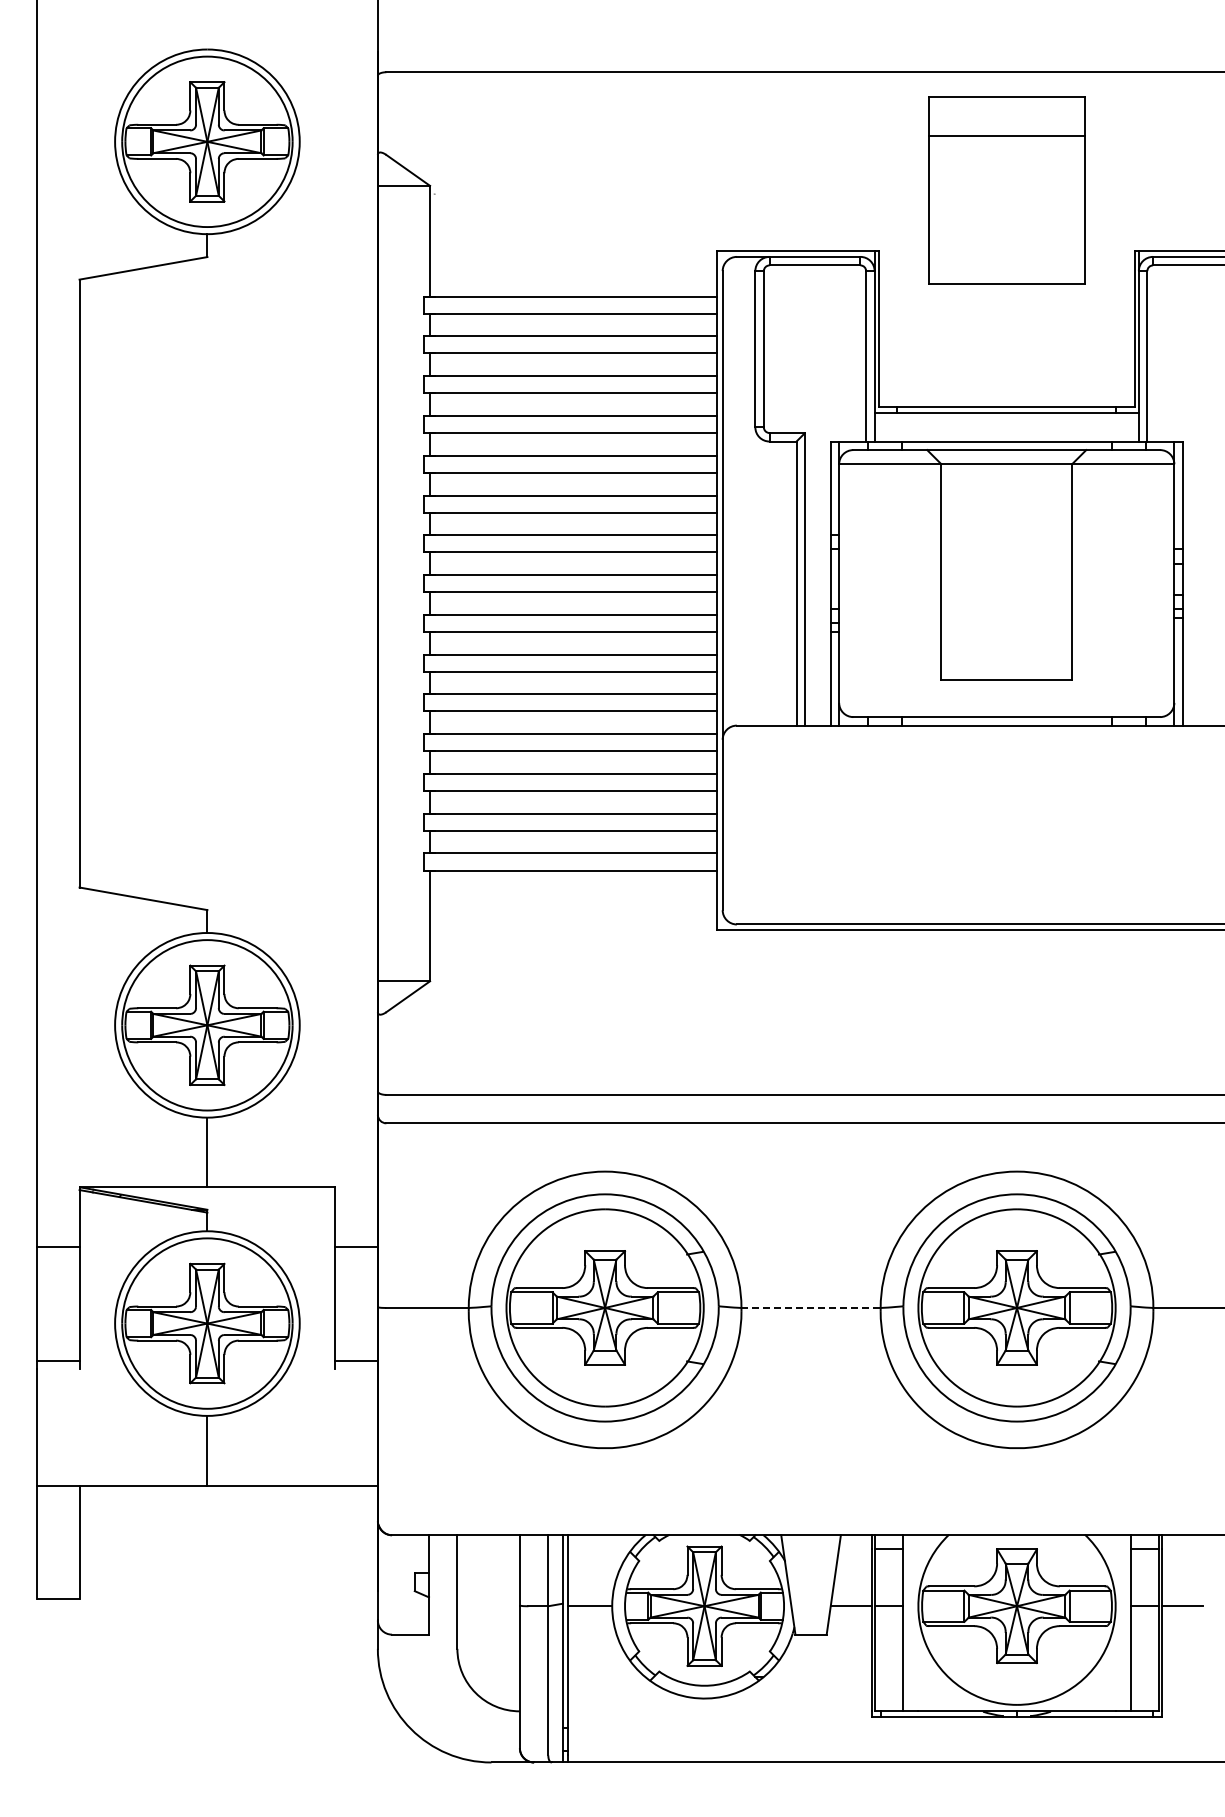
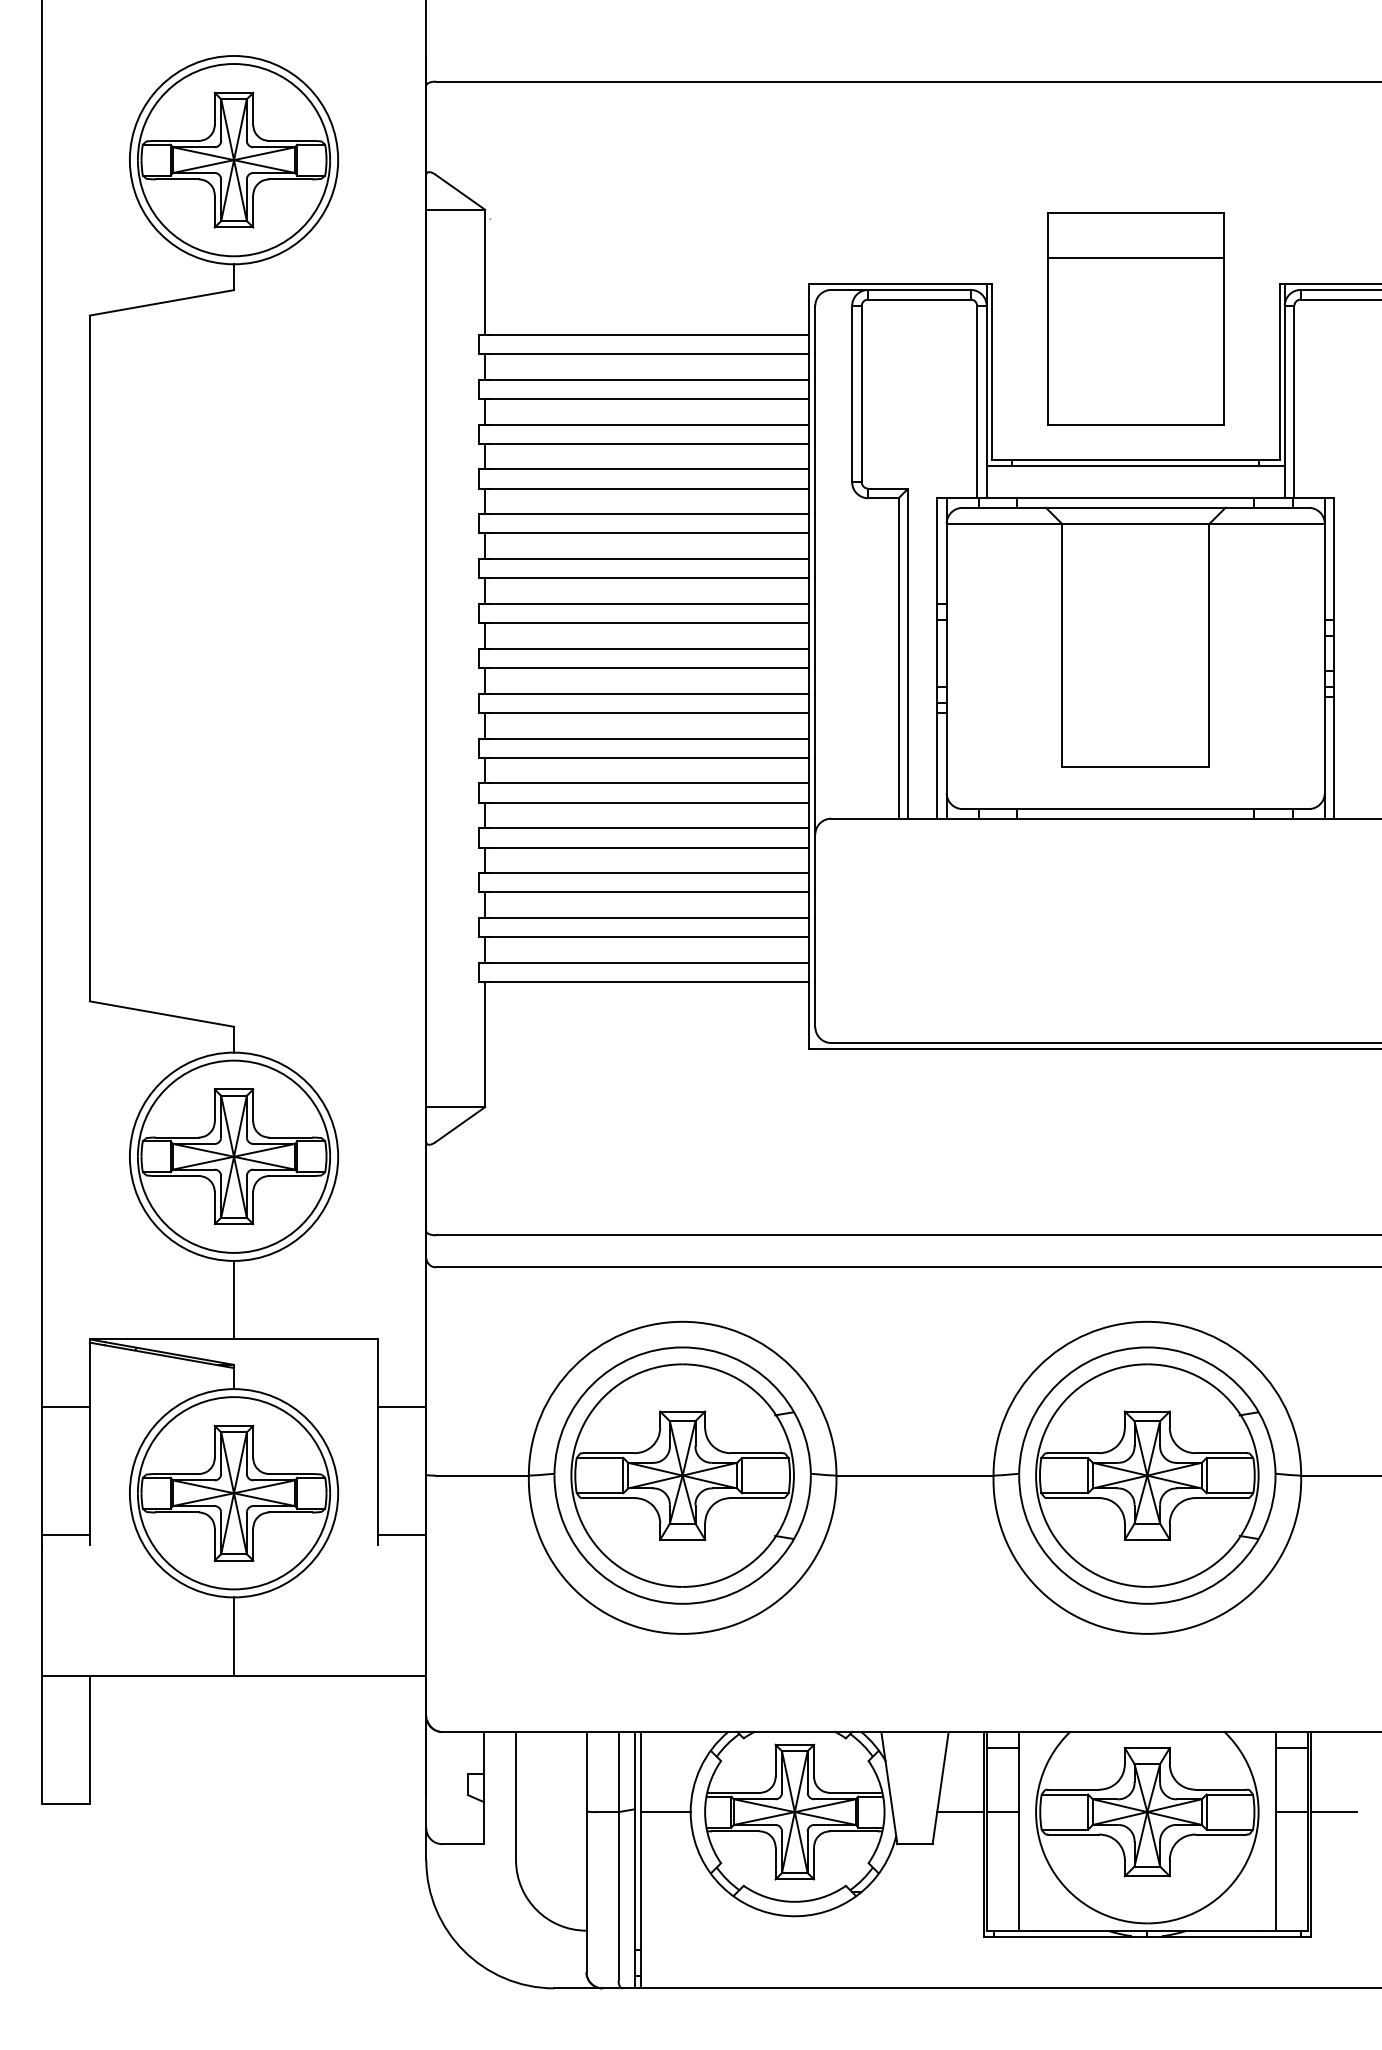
part: (1006, 190) -> (1135, 318), moved
line: (811, 1307) -> (915, 1475), dashed -> solid

